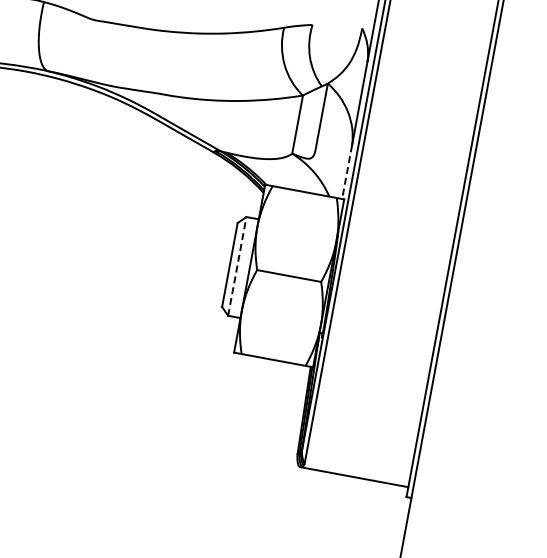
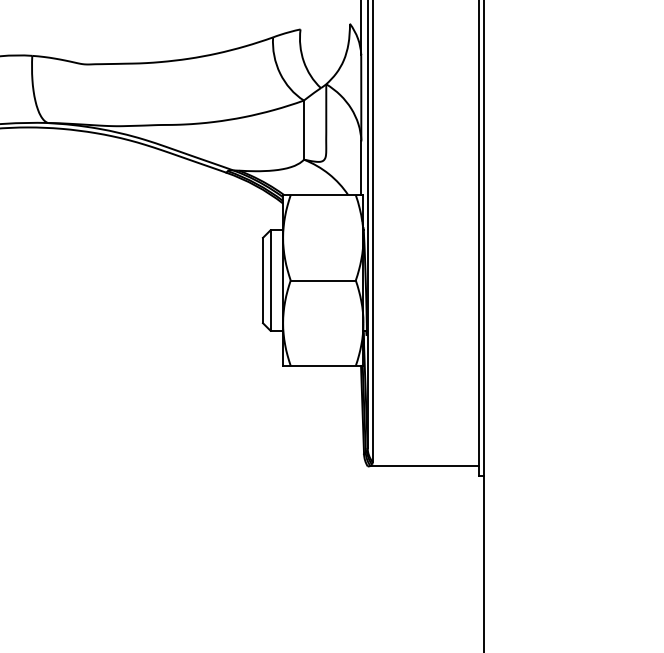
line: (347, 172) -> (361, 168), dashed -> solid
line: (237, 266) -> (270, 280), dashed -> solid

